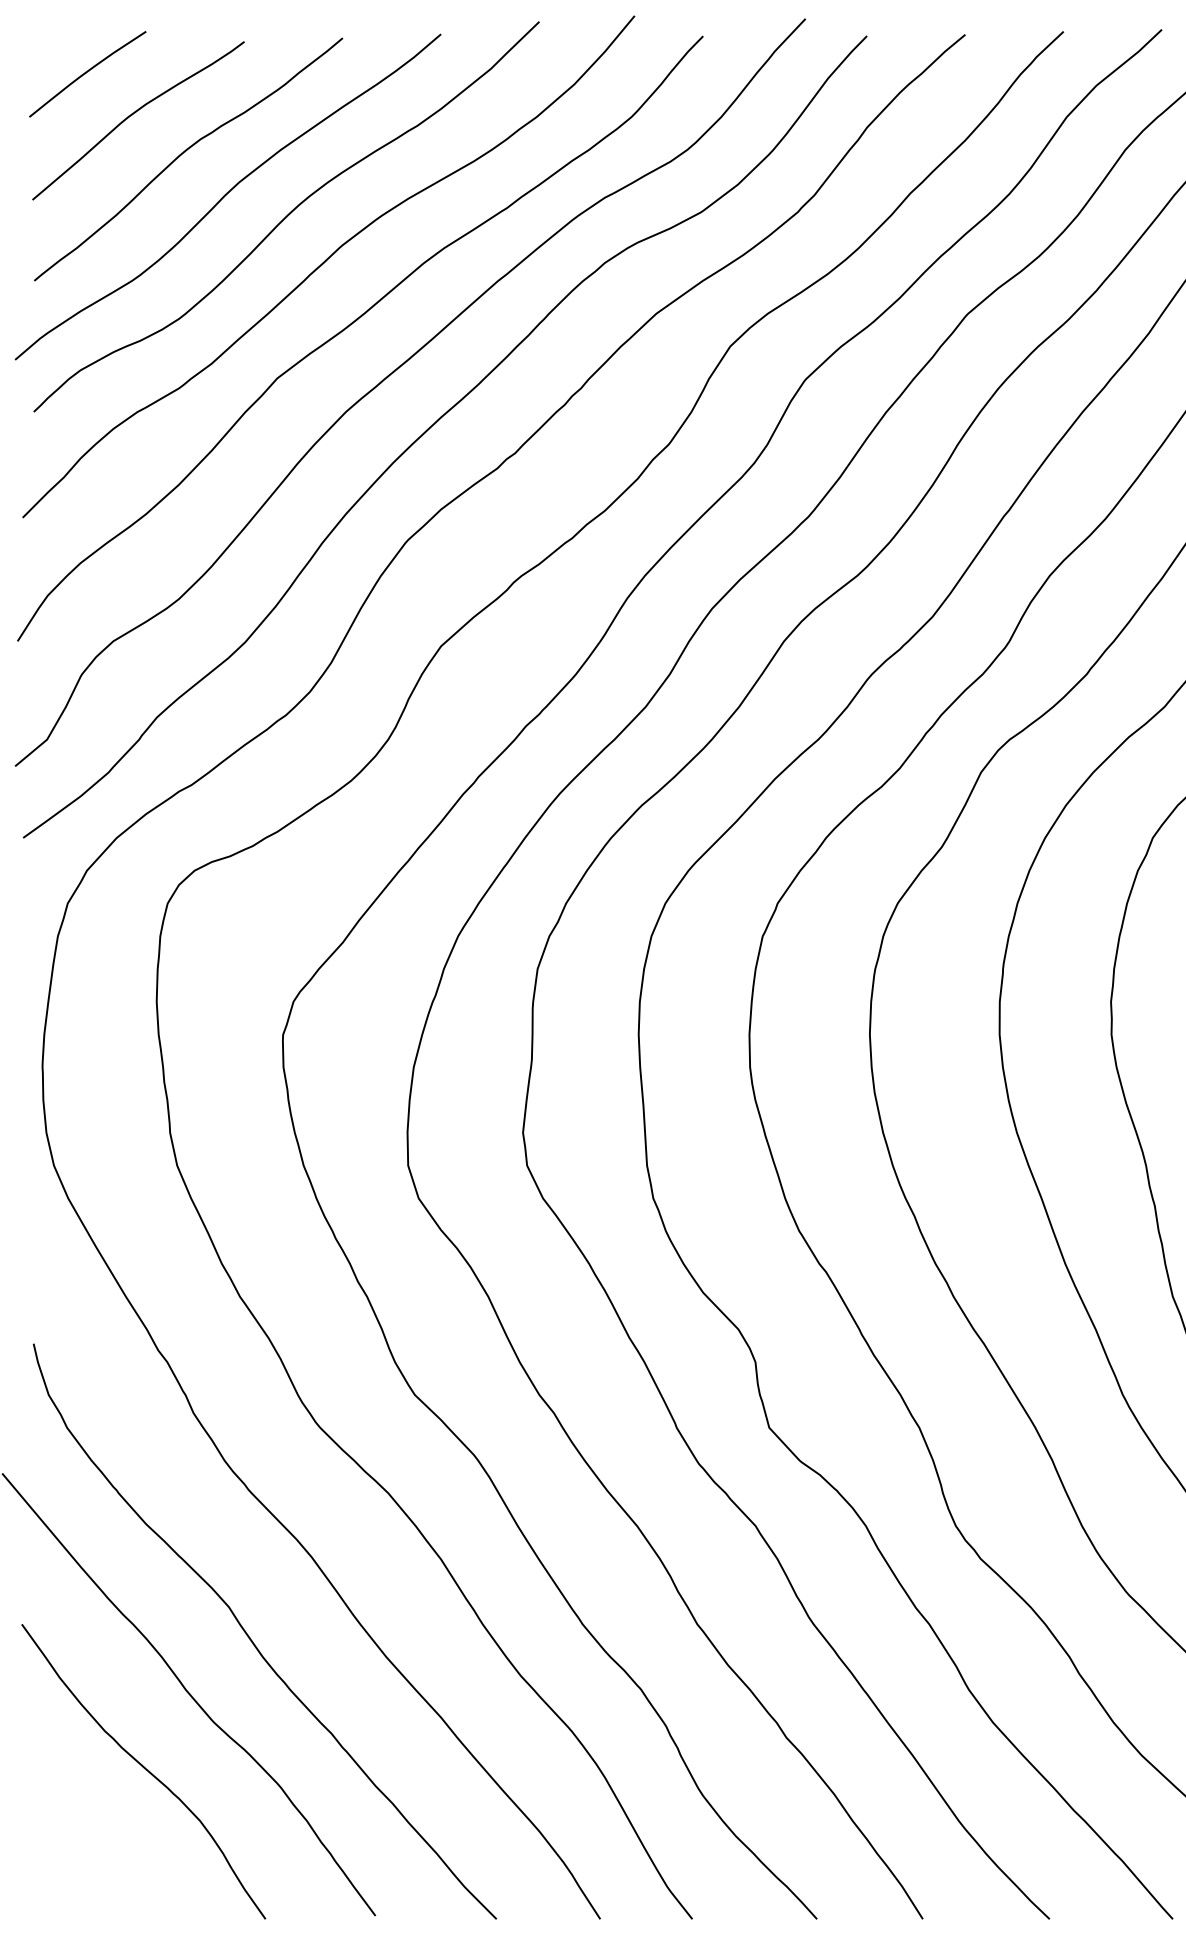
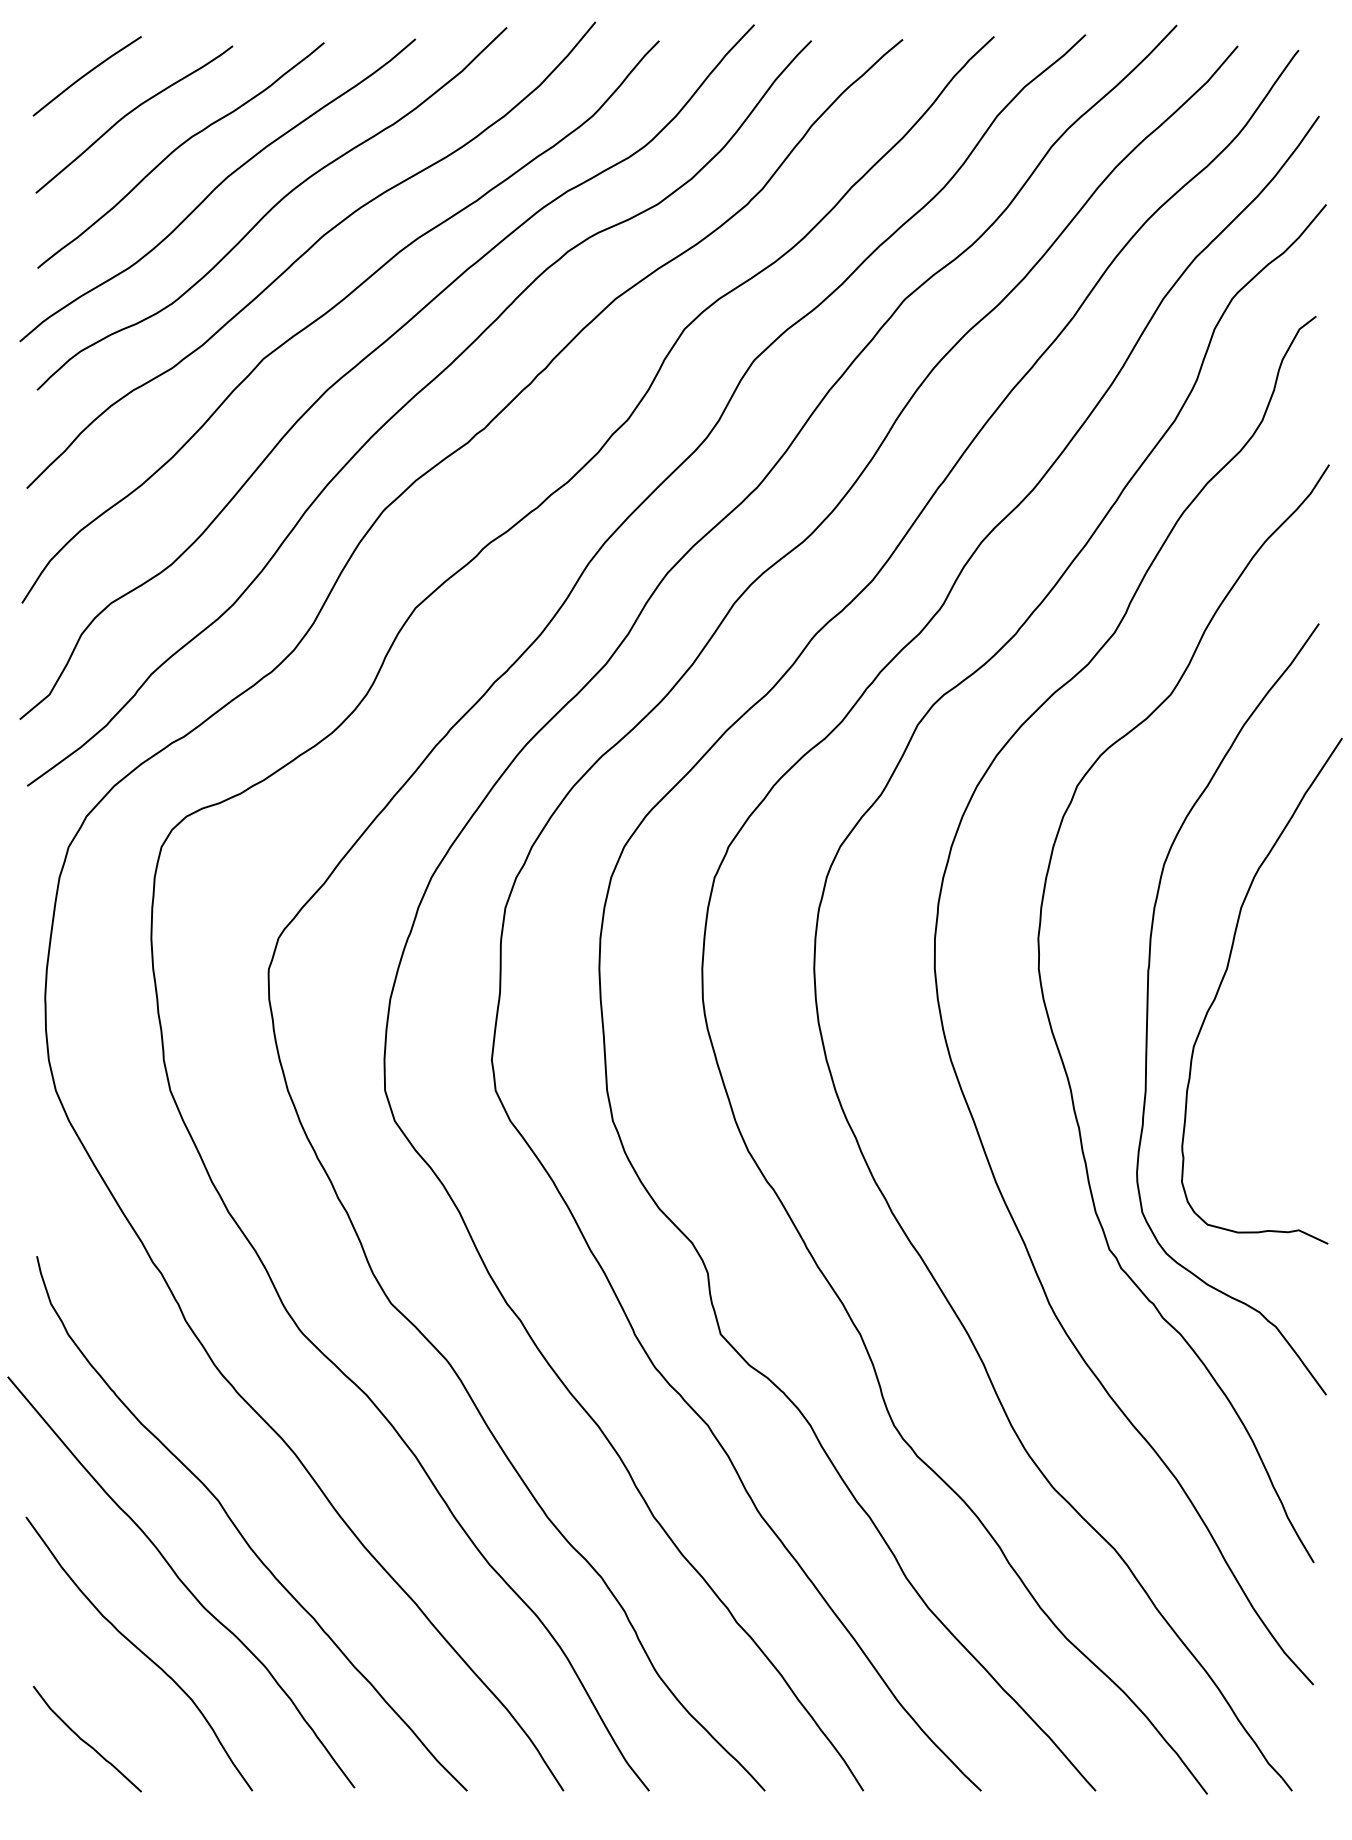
curve: (84, 1864) -> (84, 1740), added

